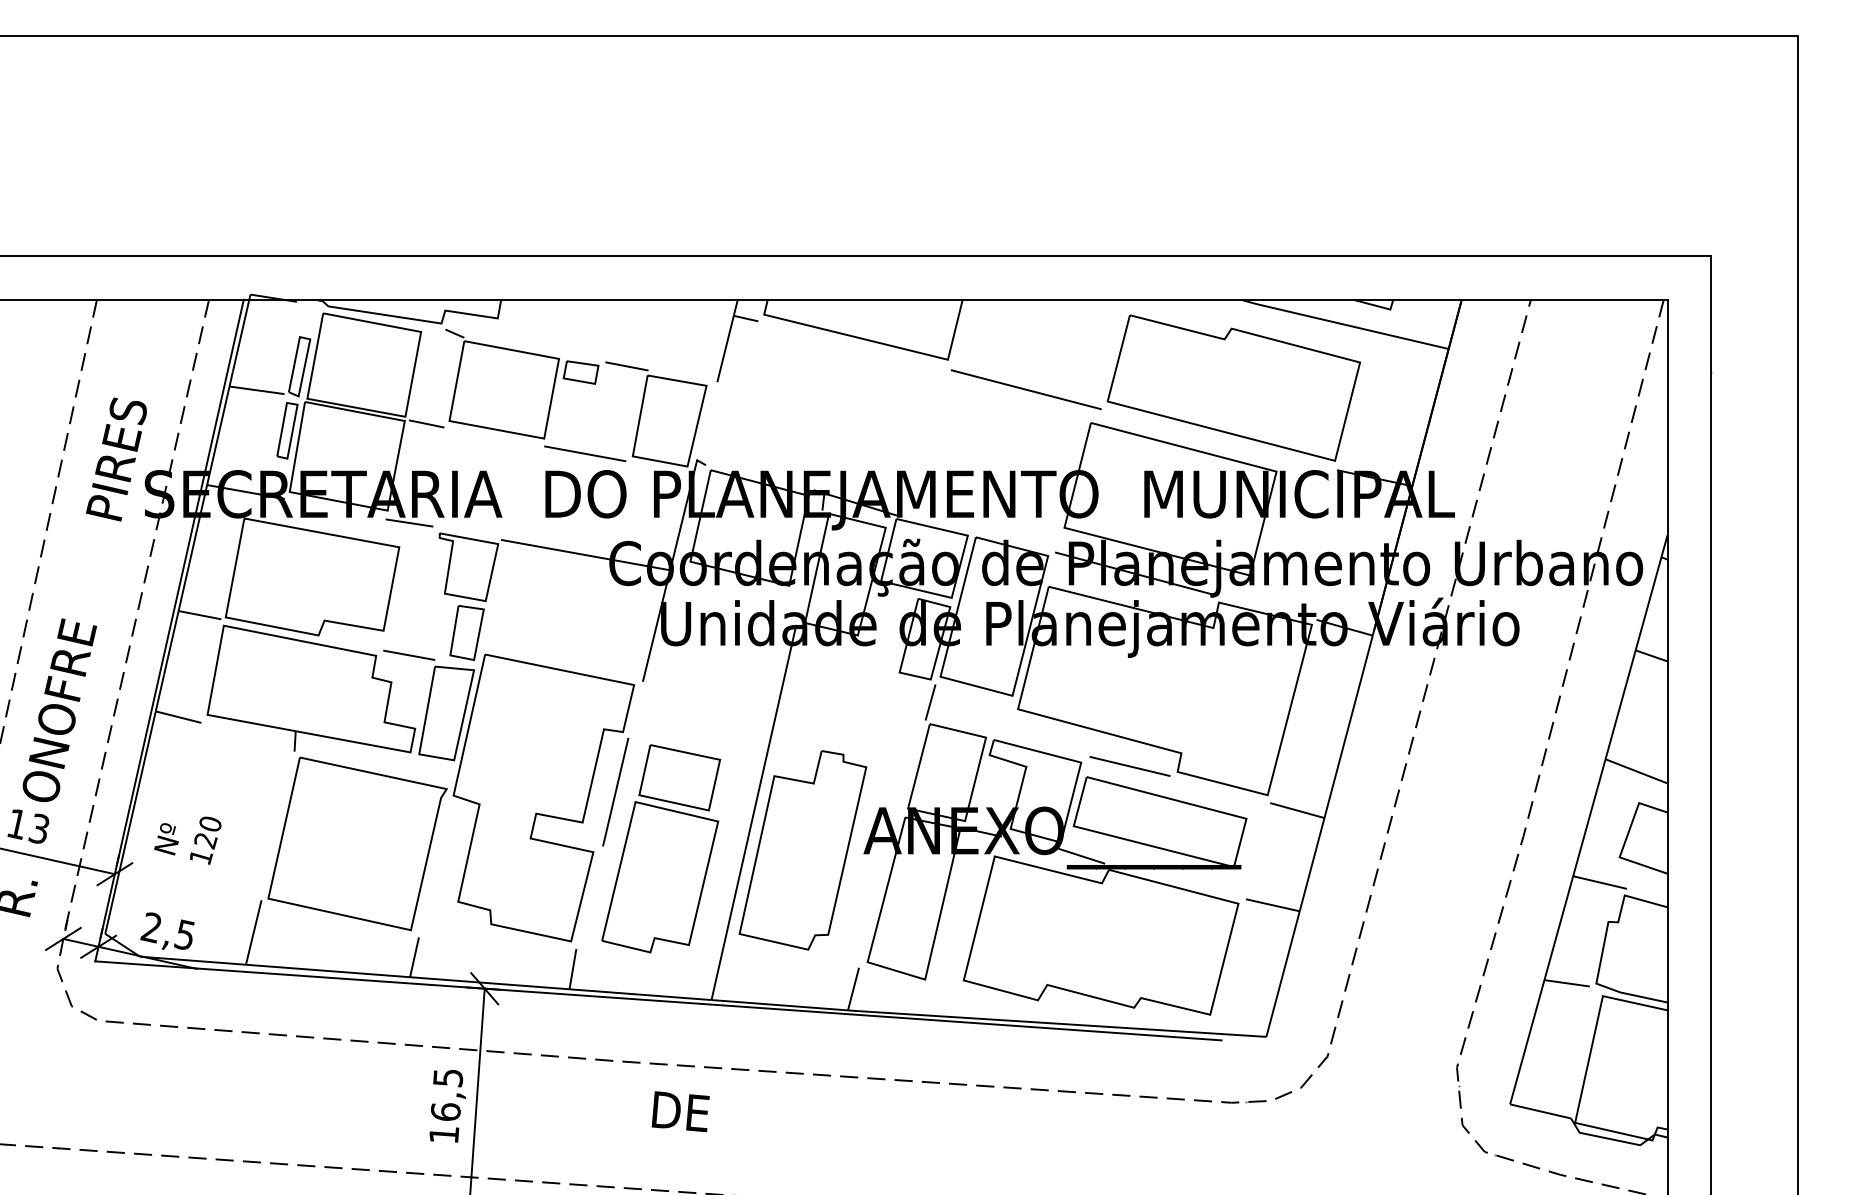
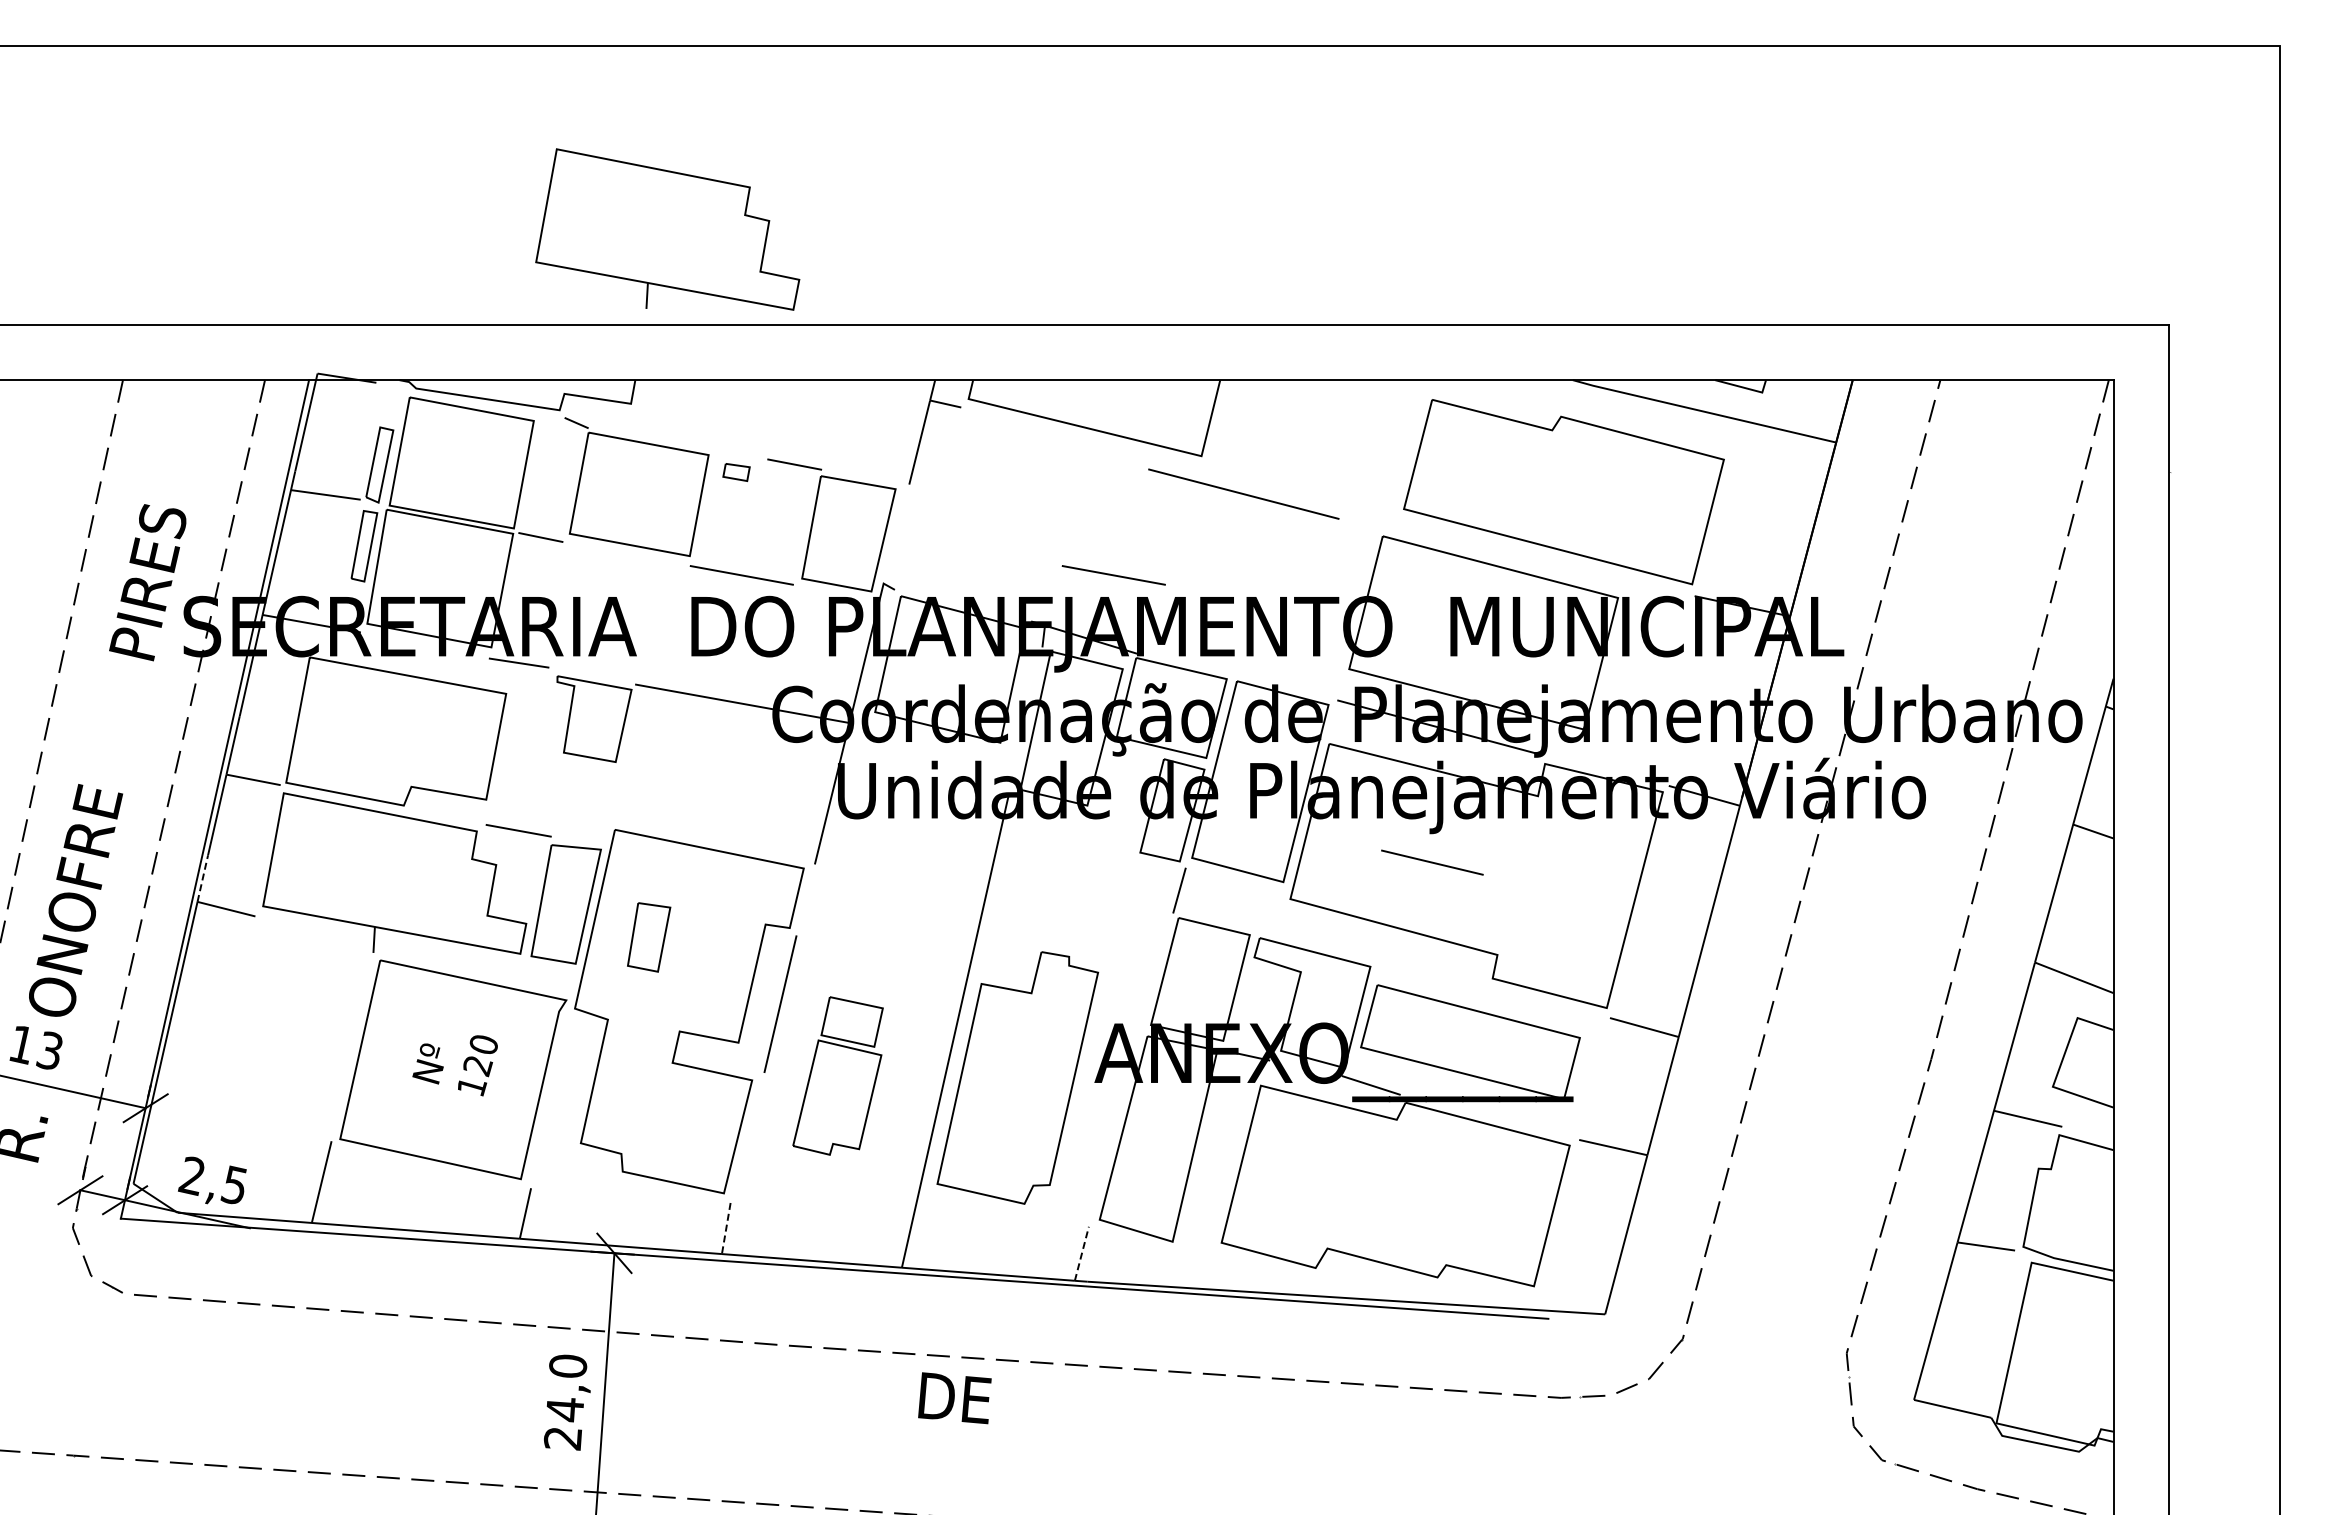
part: (526, 180) -> (667, 229), added
part: (581, 372) -> (736, 472), size x0.6
line: (1026, 389) -> (1243, 493), moved
line: (878, 453) -> (1113, 575), added
part: (467, 633) -> (649, 937), moved
line: (159, 692) -> (202, 878), solid -> dashed
line: (1130, 766) -> (1432, 862), moved
text: (187, 840) -> (454, 1065), moved
part: (660, 848) -> (837, 1075), size x0.6
line: (573, 969) -> (726, 1228), solid -> dashed
line: (853, 988) -> (1081, 1253), solid -> dashed
text: (446, 1106) -> (565, 1402), 16,5 -> 24,0
text: (680, 1111) -> (954, 1398), moved

